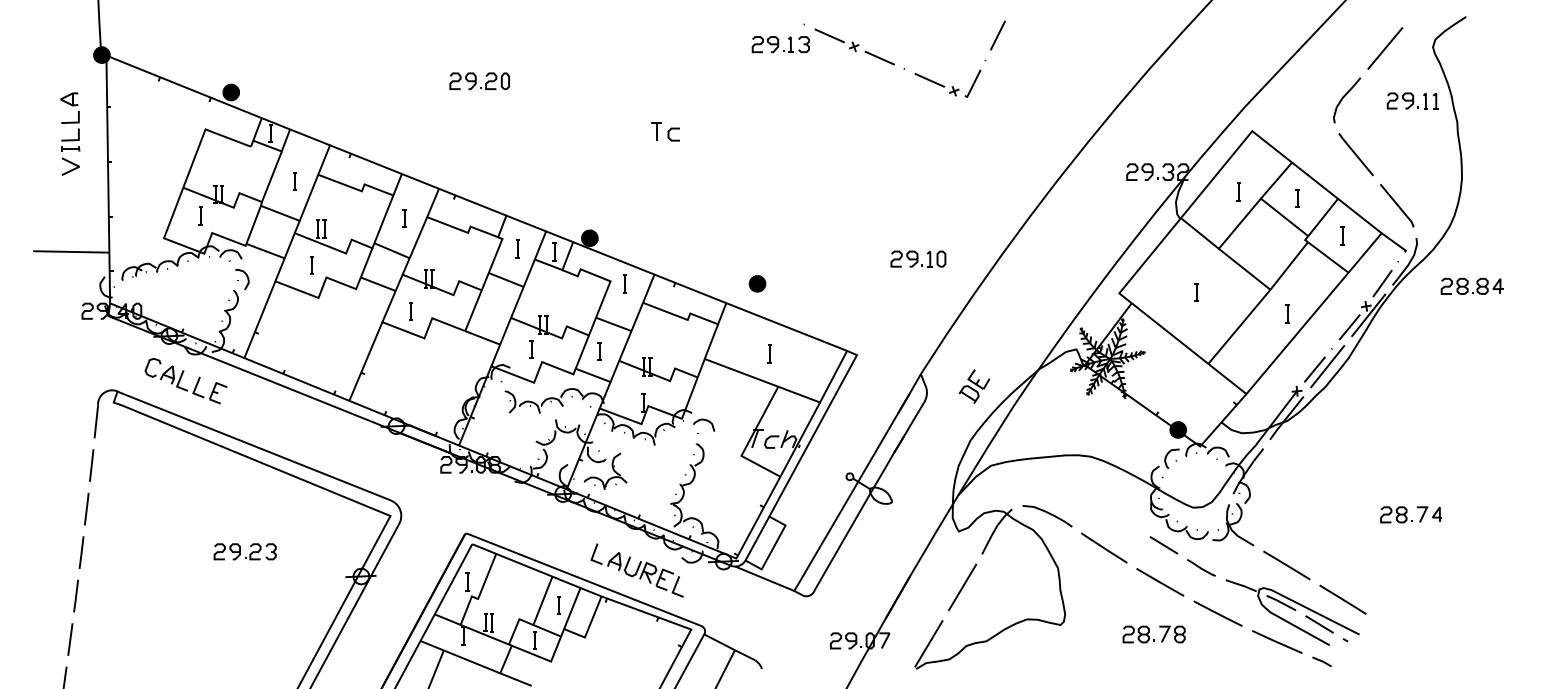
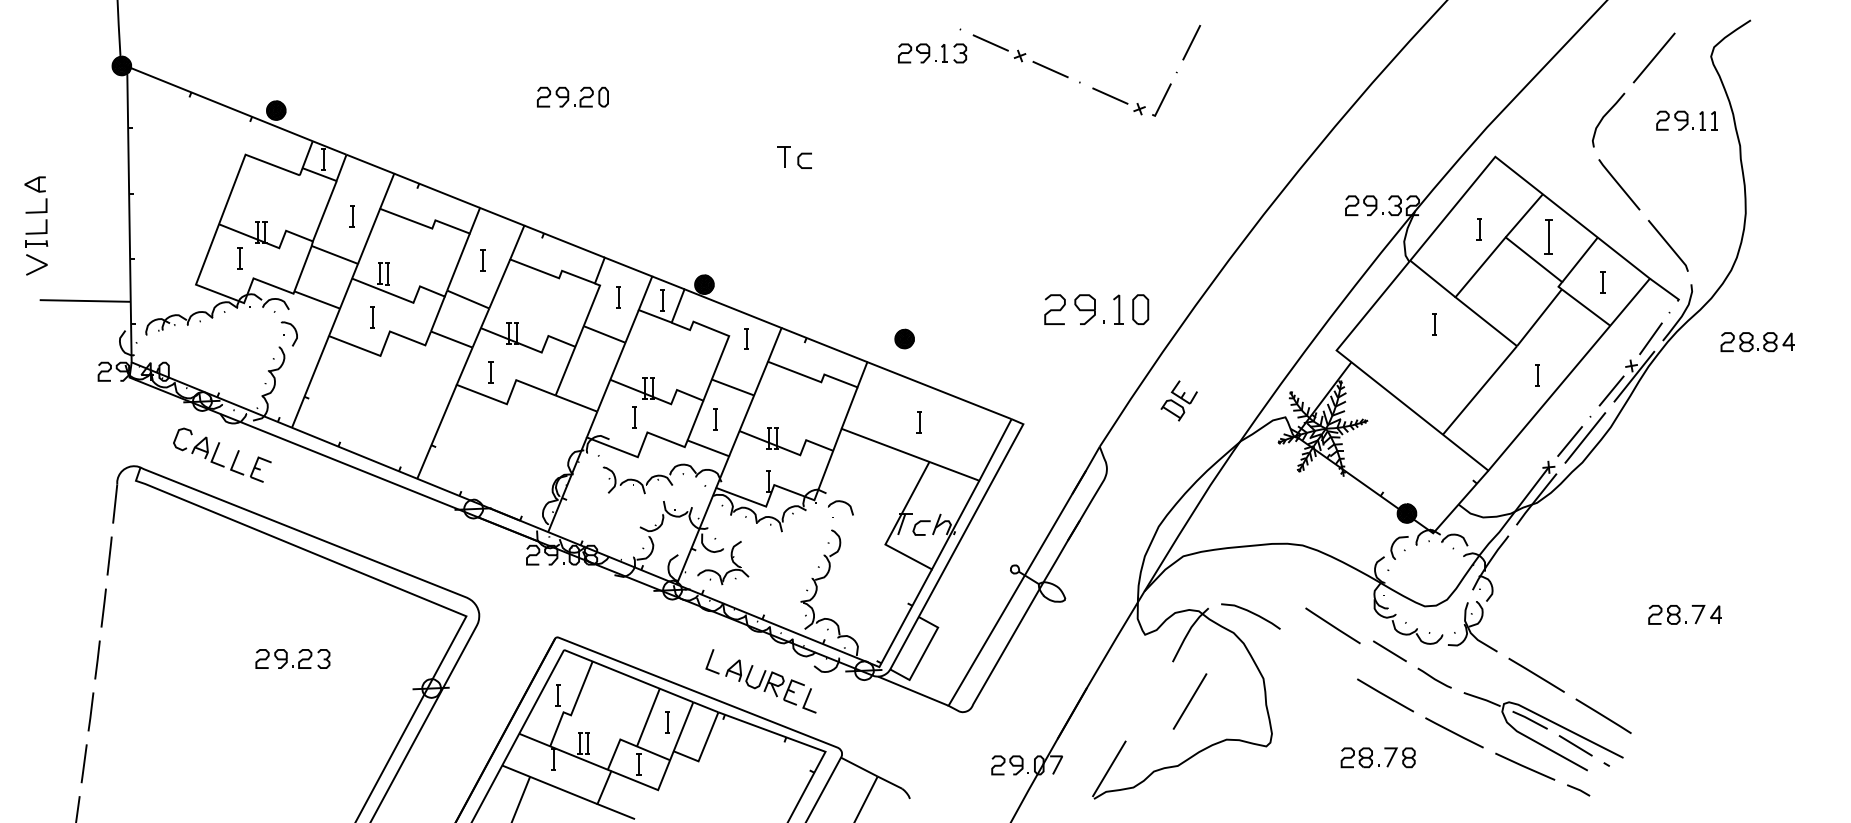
part: (70, 133) -> (36, 225), moved
part: (1297, 198) -> (1549, 237), size x1.6
part: (918, 258) -> (1096, 308), size x1.6
part: (1196, 292) -> (1434, 324), moved
part: (974, 386) -> (1179, 400), moved
line: (1104, 547) -> (1333, 625), moved
line: (962, 587) -> (1189, 701), moved

